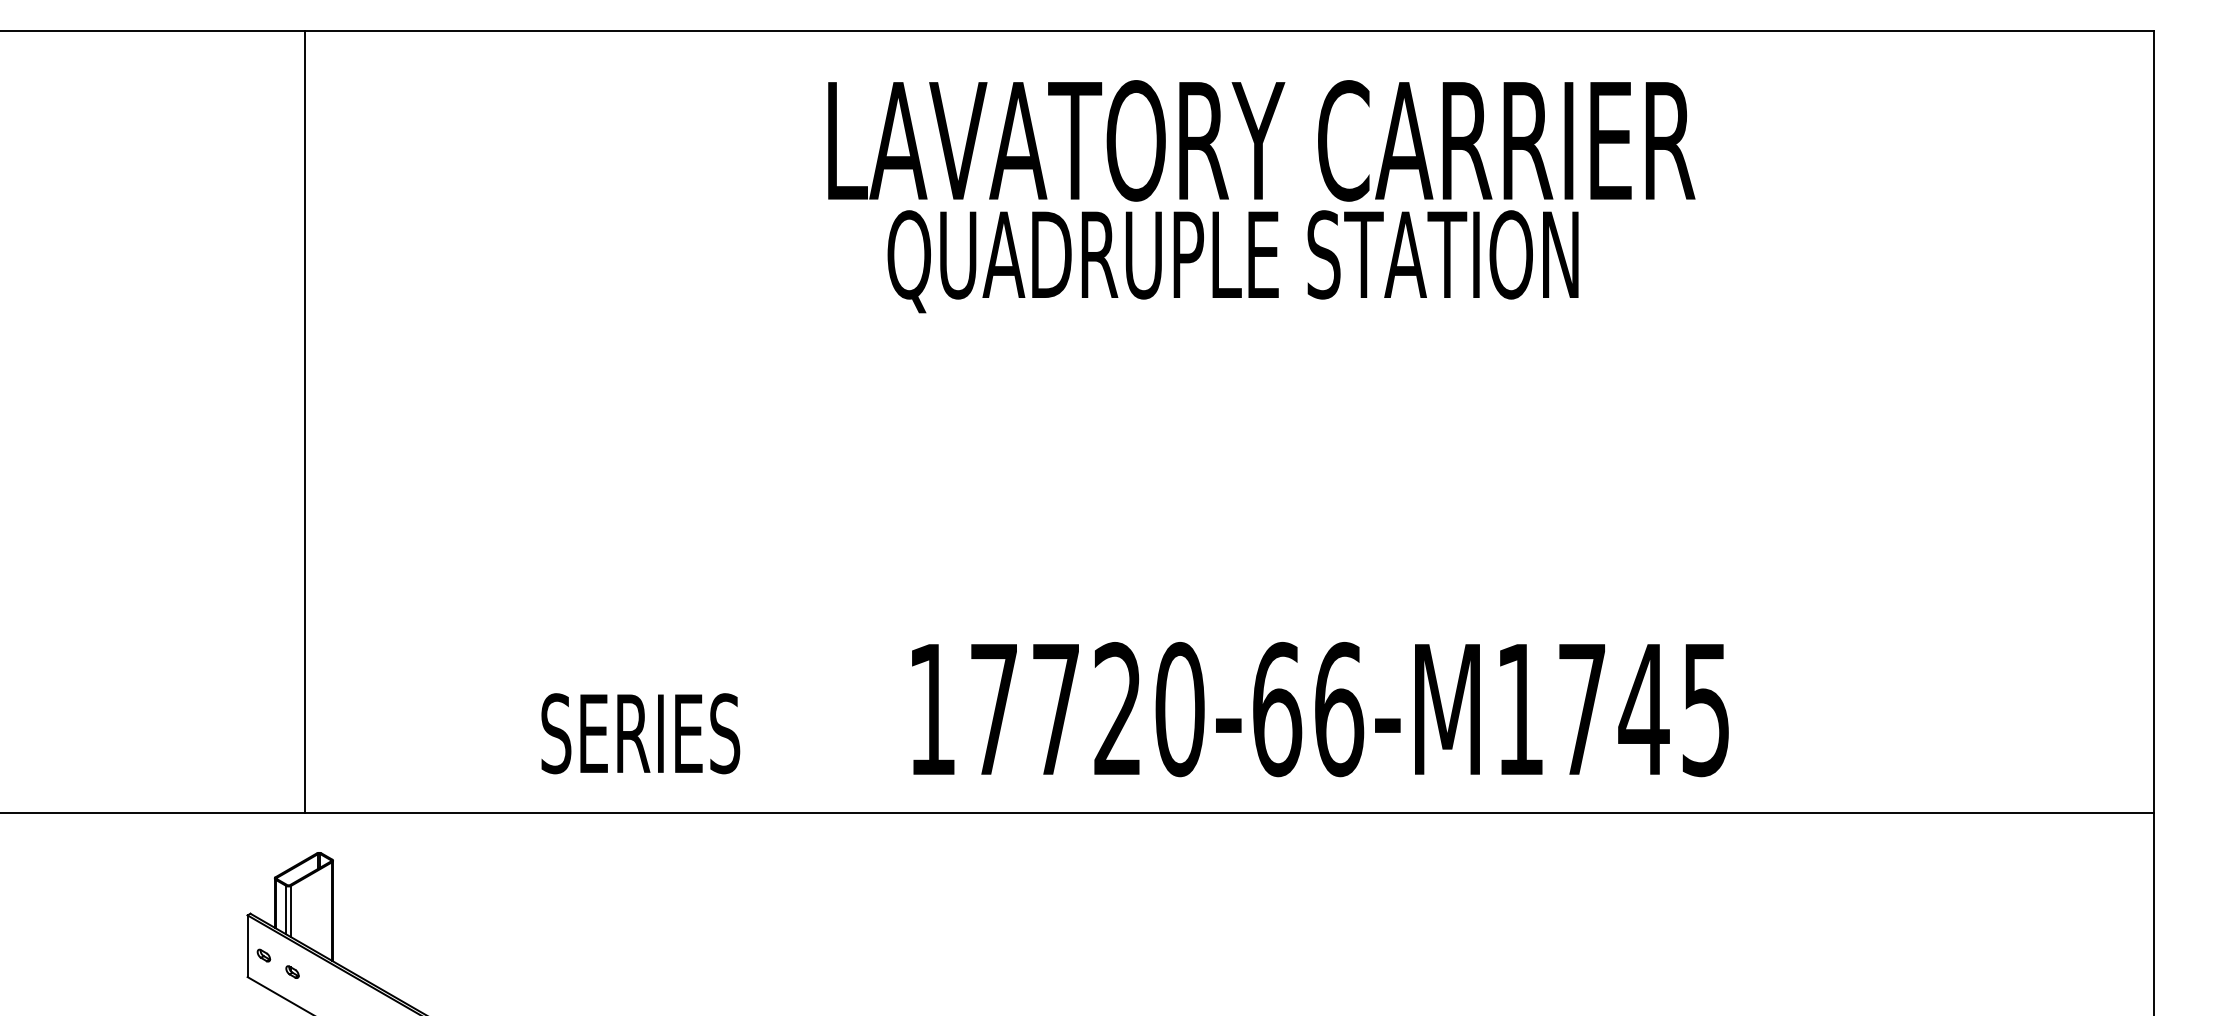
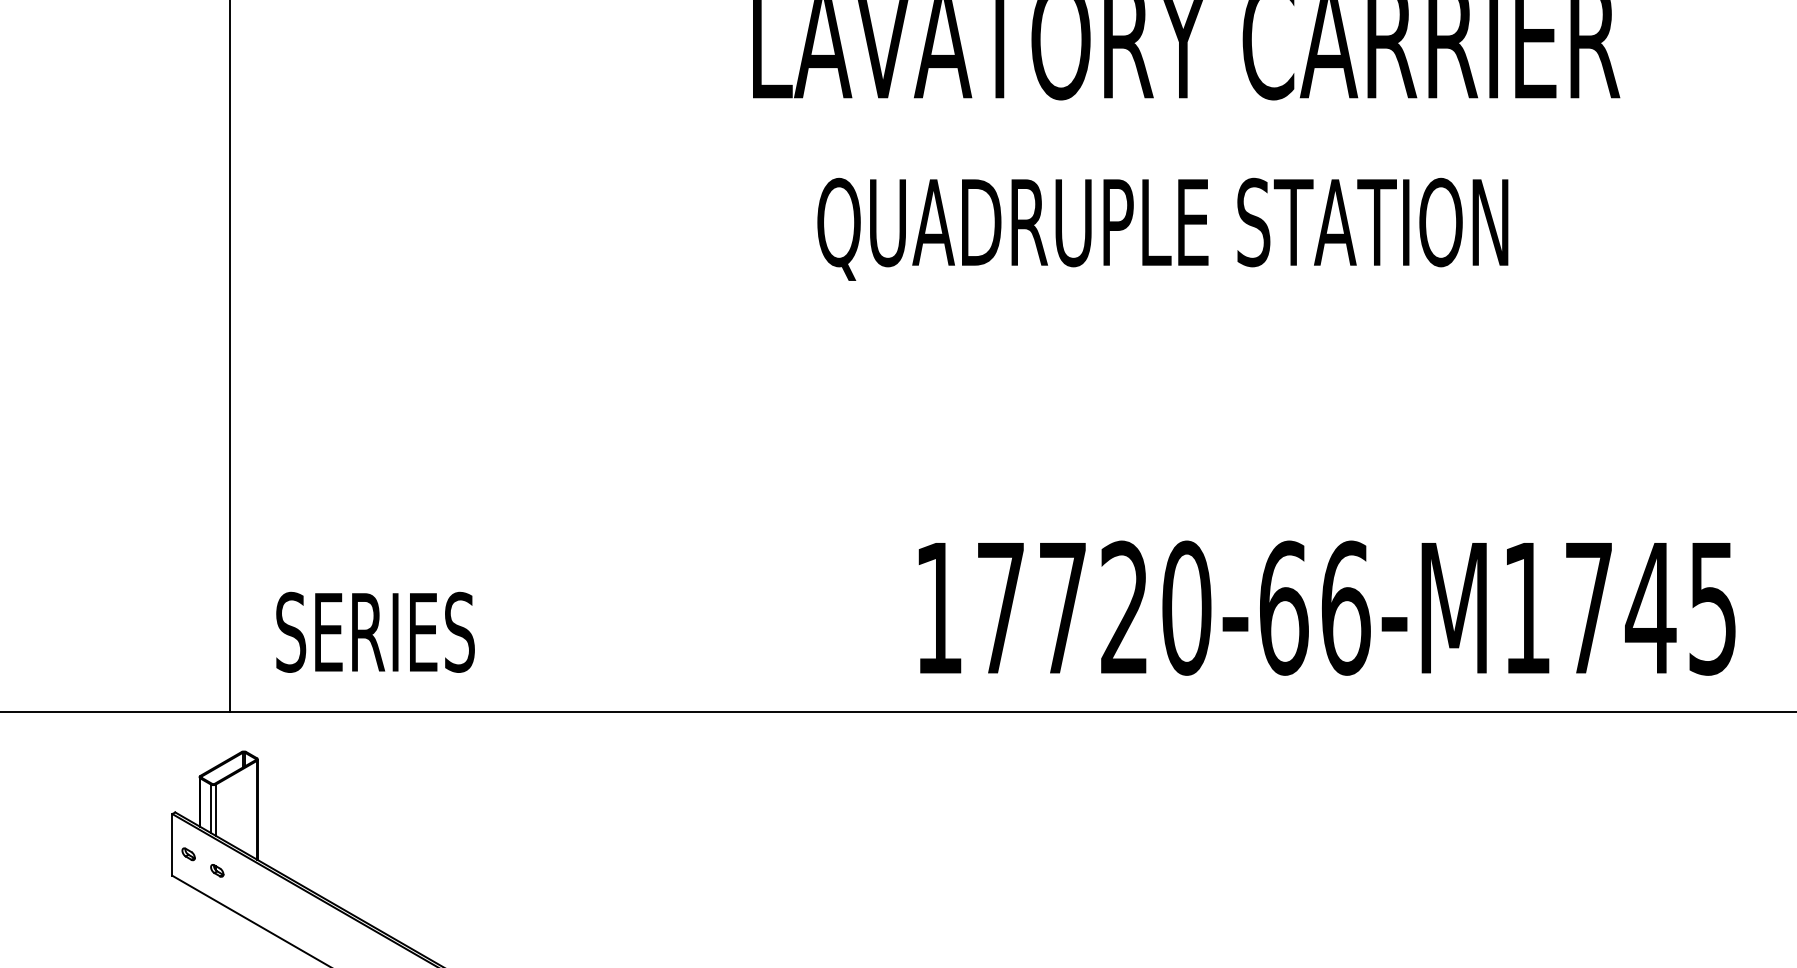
text: (1232, 261) -> (1162, 229), moved
text: (1320, 709) -> (1327, 608), moved
text: (640, 733) -> (375, 632), moved

